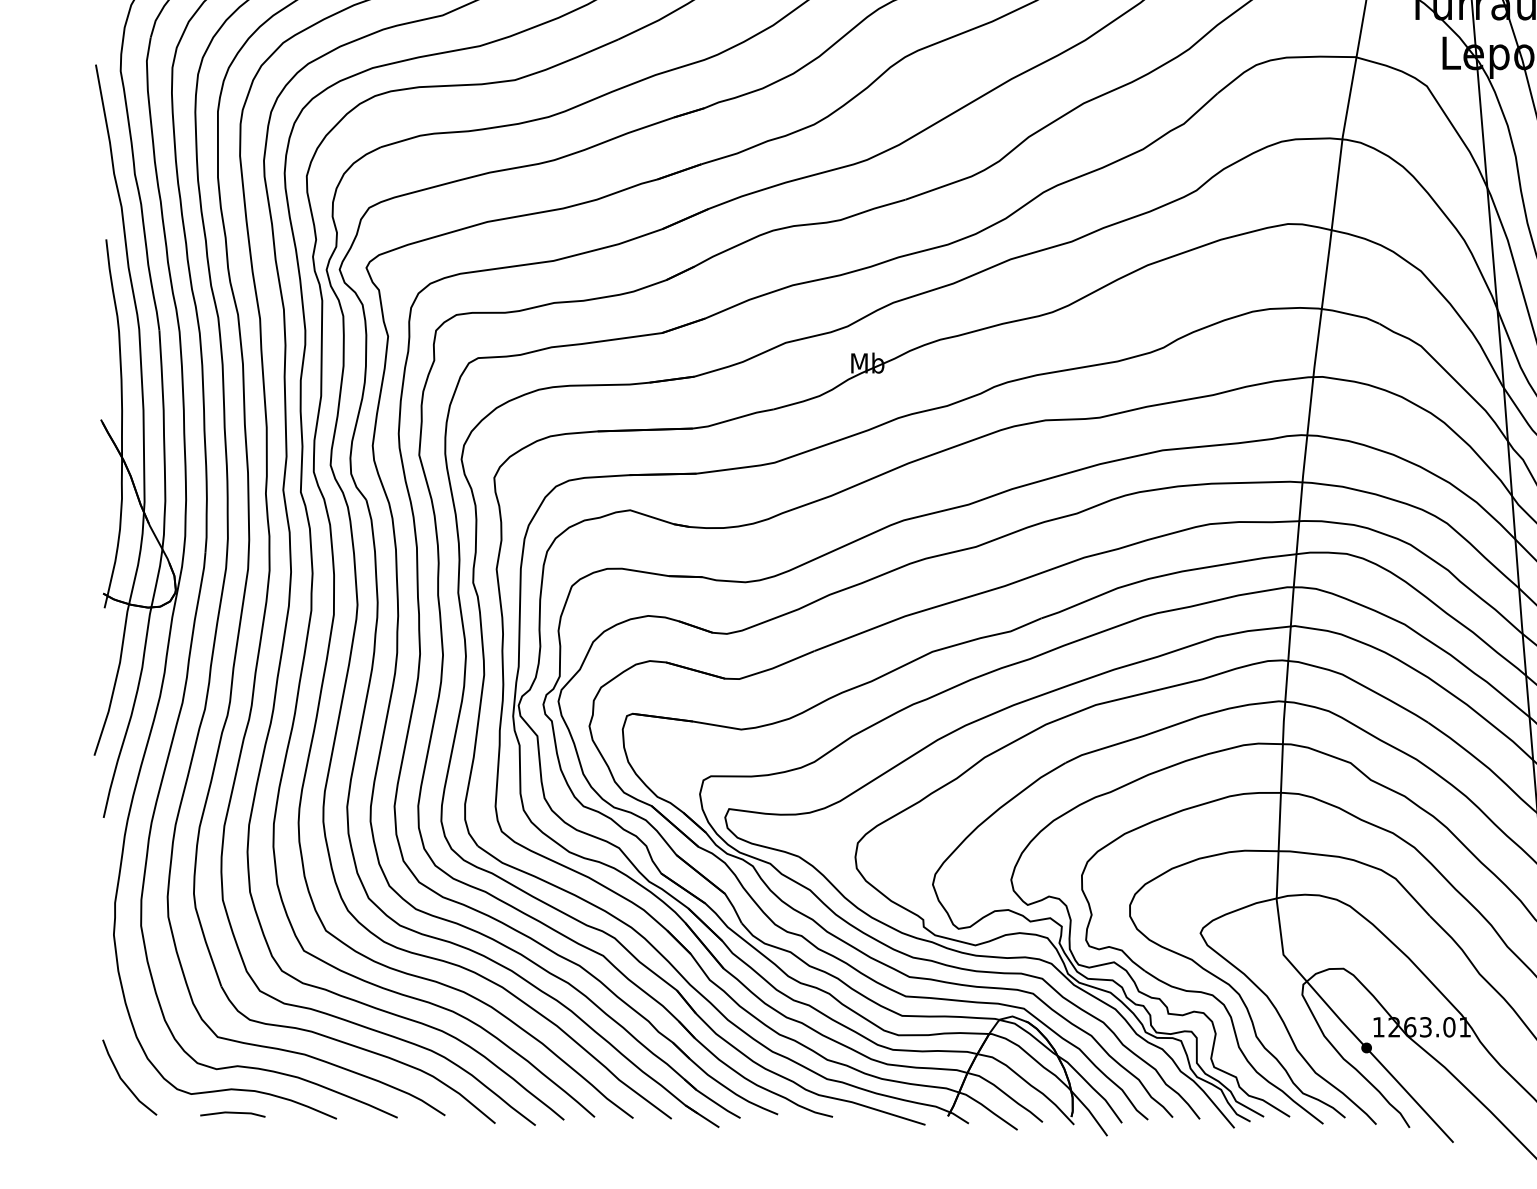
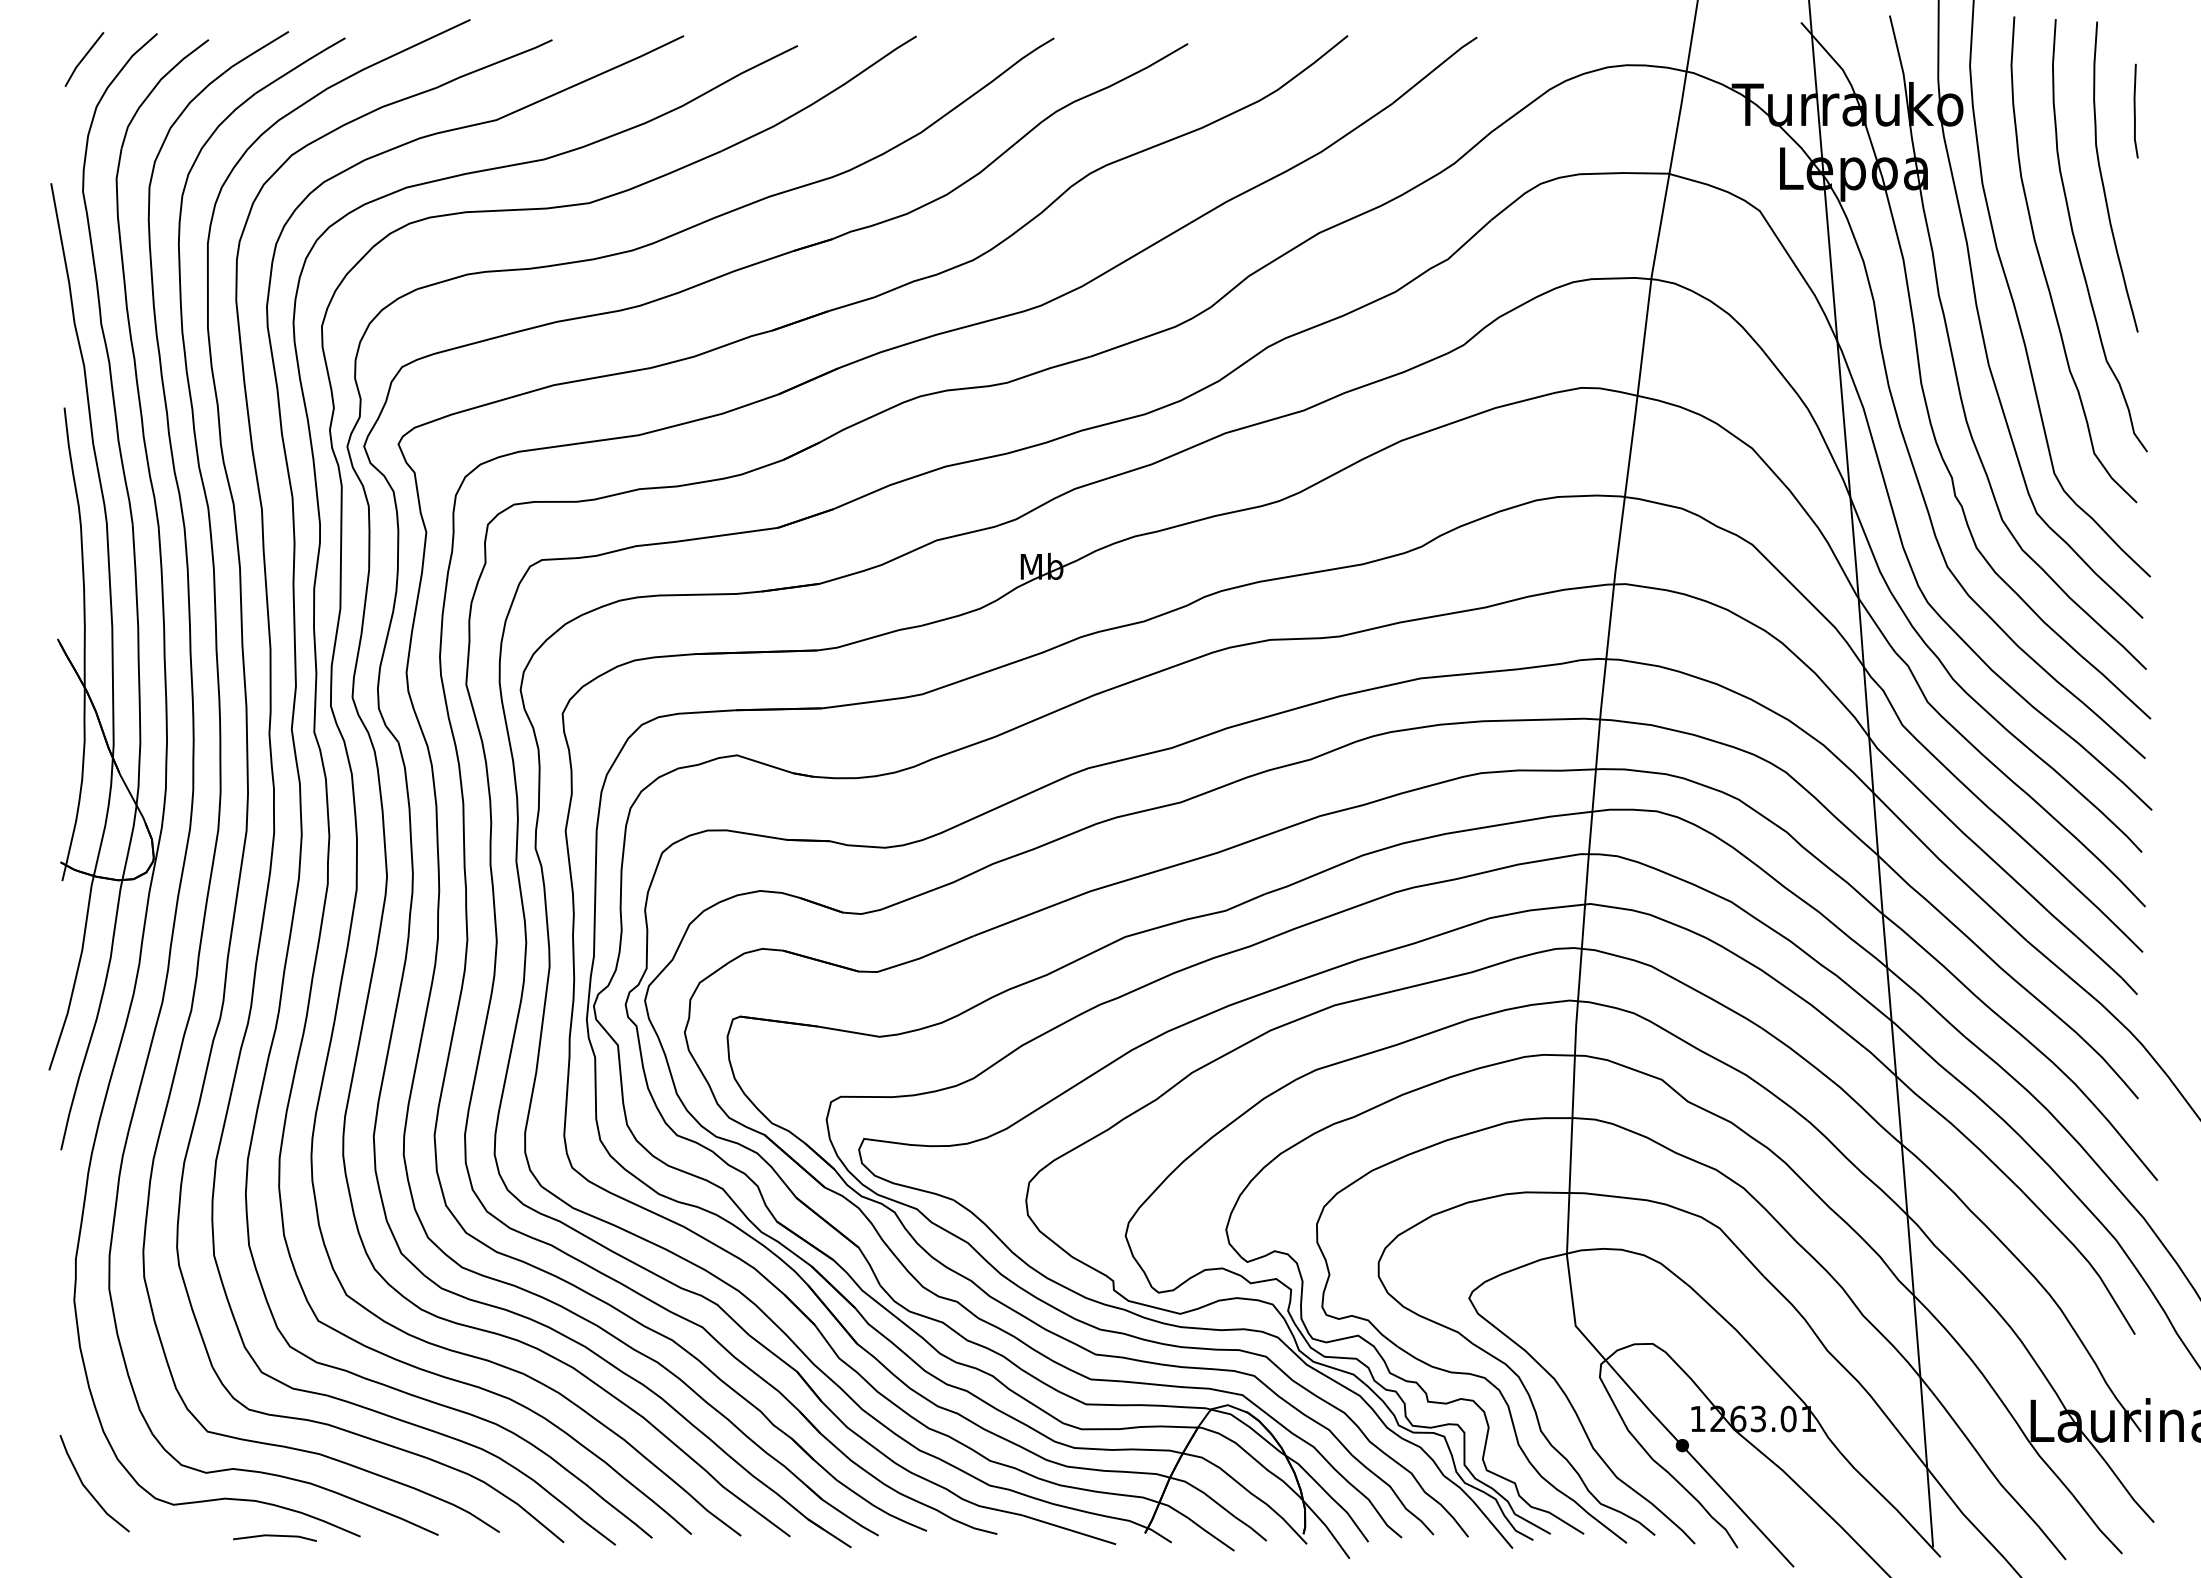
line: (232, 1113) -> (274, 1536), moved

